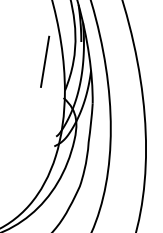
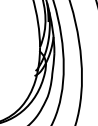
line: (44, 62) -> (29, 32), removed

